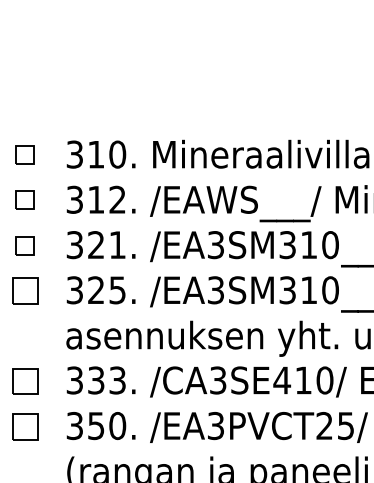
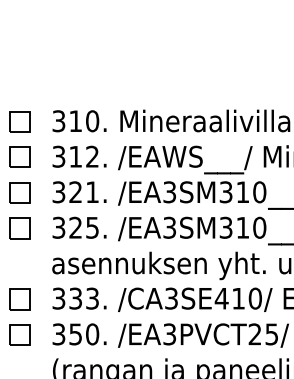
part: (24, 154) -> (19, 121), size x1.43
part: (24, 199) -> (19, 156), size x1.43
part: (24, 245) -> (19, 192), size x1.43

